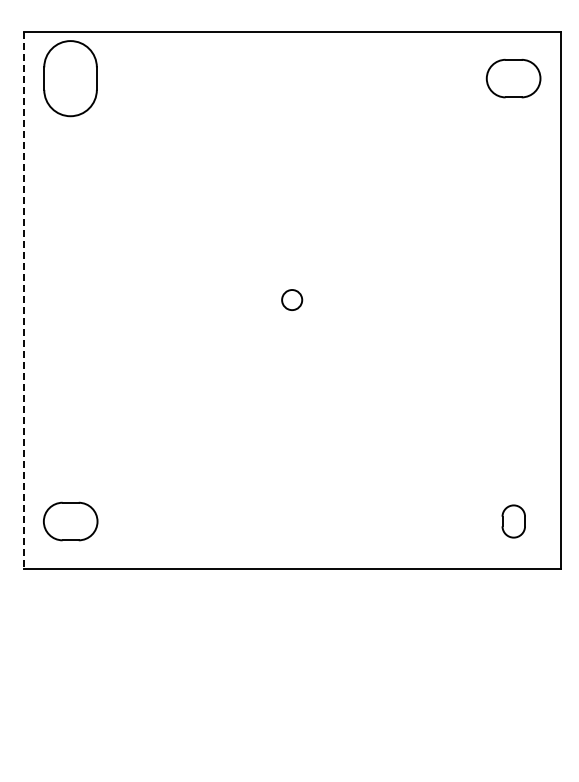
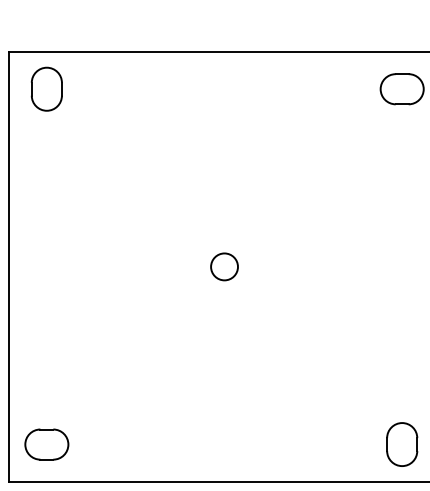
part: (70, 78) -> (46, 89), size x0.71
circle: (291, 299) -> (224, 266), size x1.67
line: (23, 300) -> (9, 267), dashed -> solid
part: (513, 521) -> (402, 444), size x1.67

